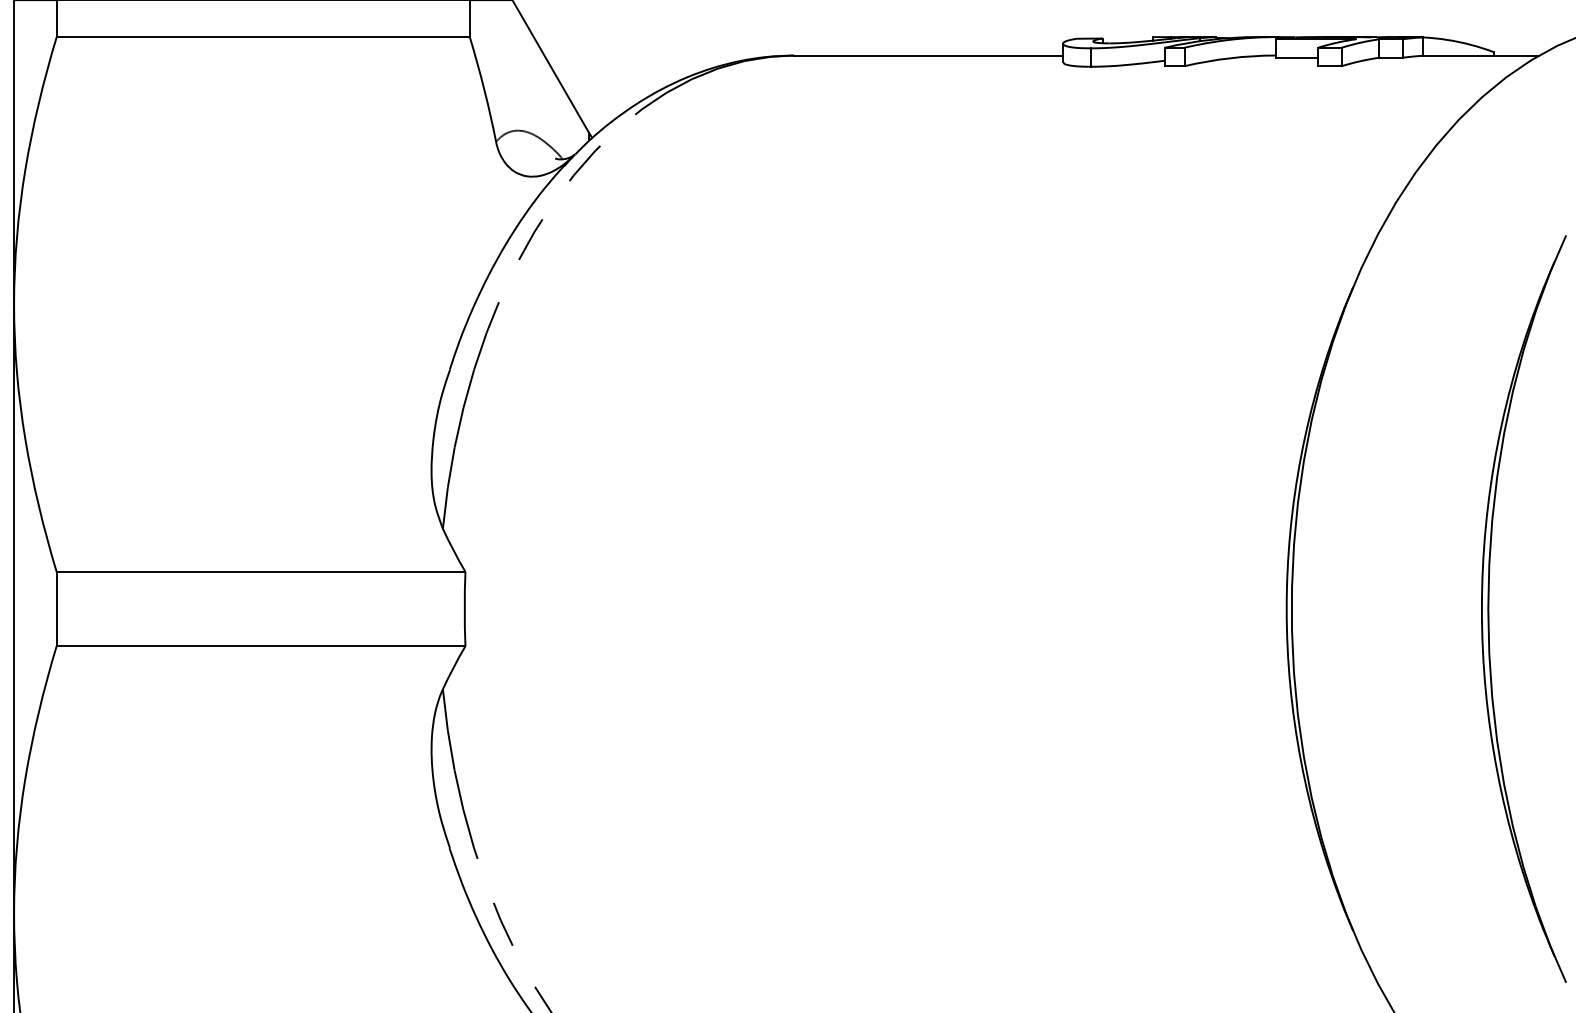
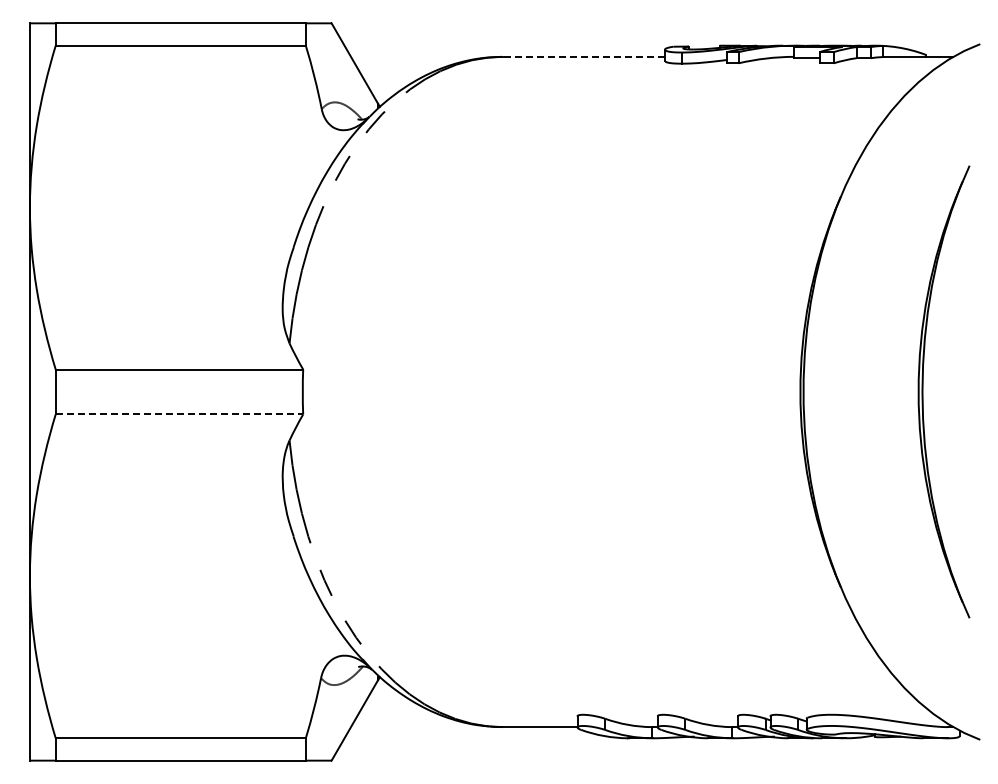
line: (928, 54) -> (583, 56), solid -> dashed
line: (261, 646) -> (179, 414), solid -> dashed

